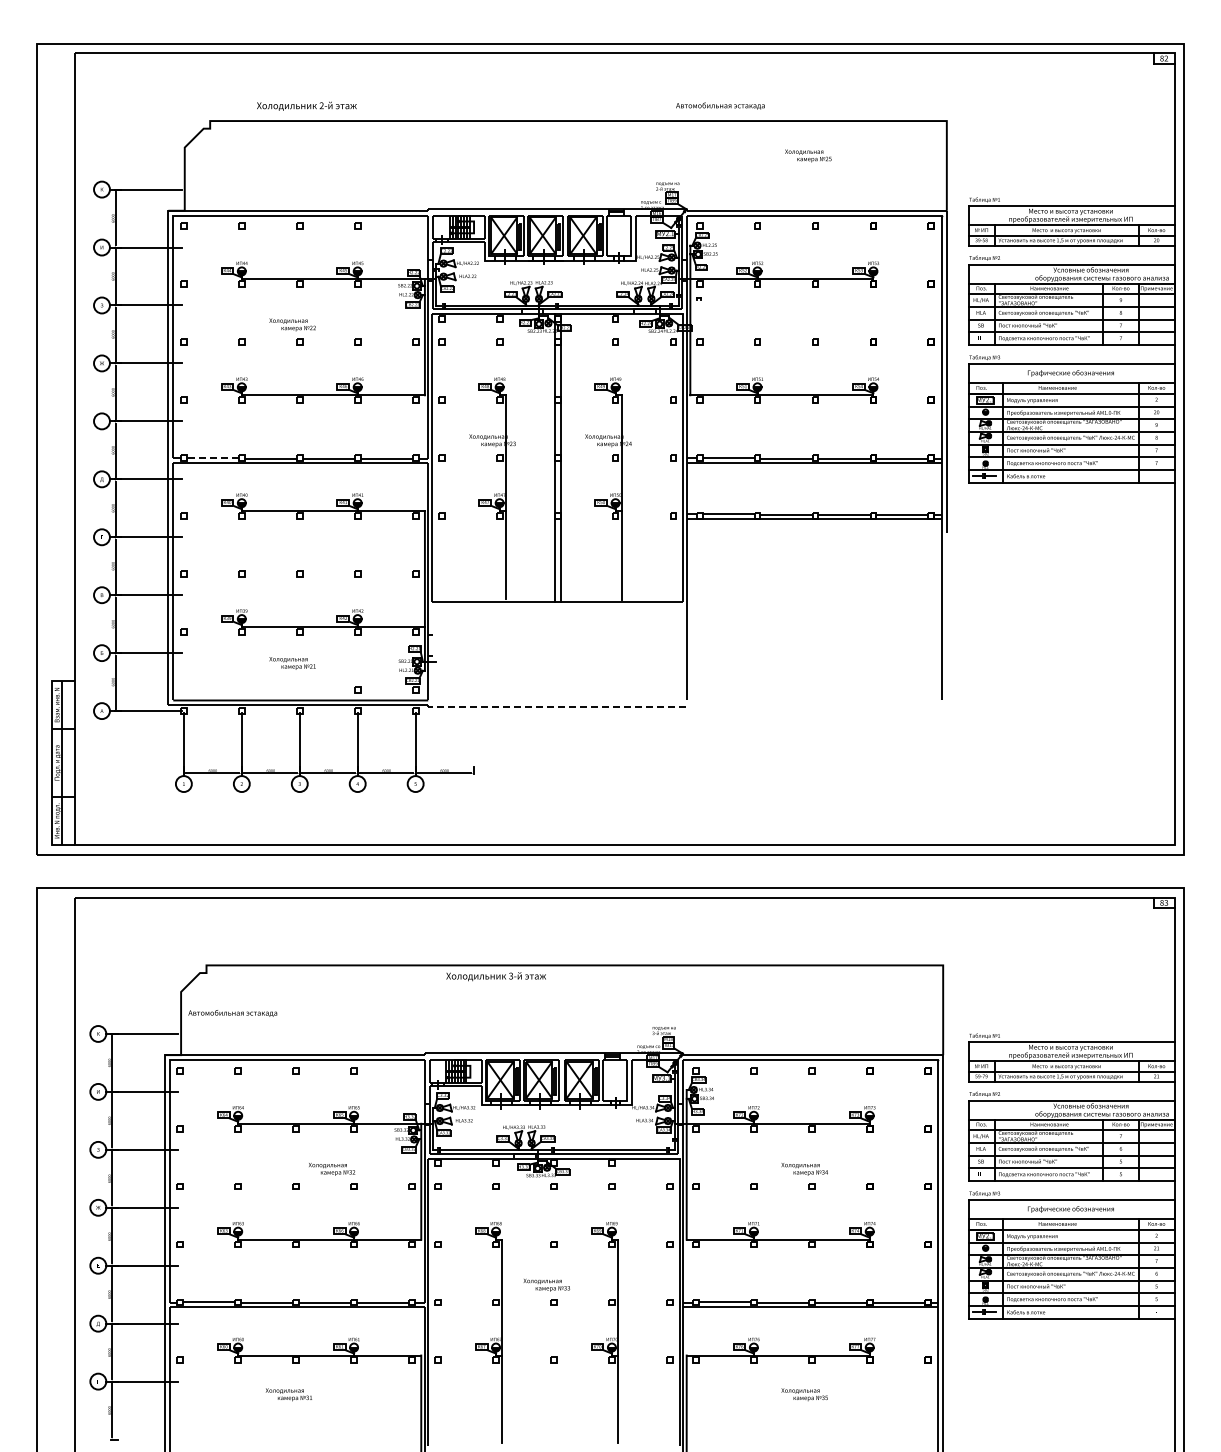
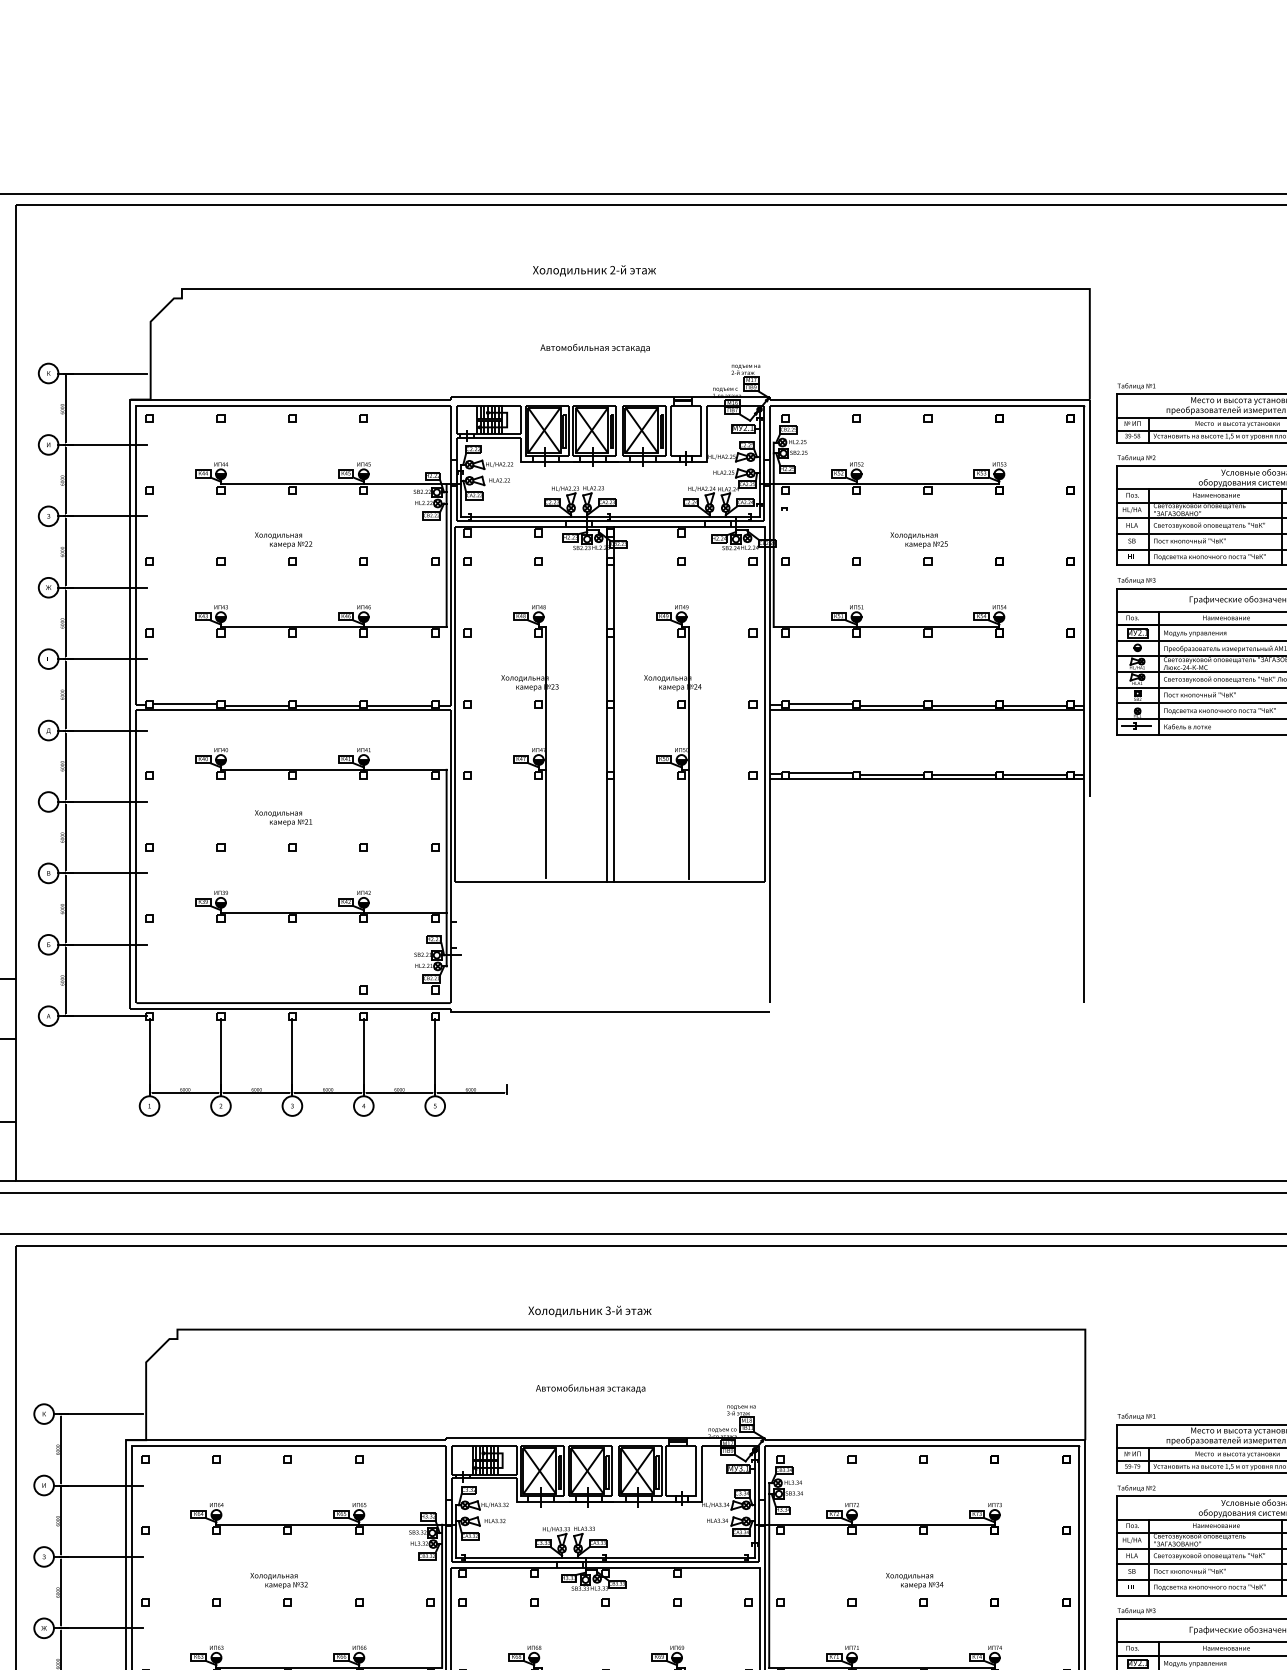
text: (306, 105) -> (593, 269), moved
text: (720, 105) -> (595, 347), moved
text: (808, 155) -> (919, 539), moved
line: (212, 457) -> (184, 703), dashed -> solid
text: (292, 663) -> (283, 818), moved
line: (556, 707) -> (608, 1011), dashed -> solid
text: (495, 976) -> (589, 1311), moved
text: (232, 1013) -> (590, 1388), moved
text: (332, 1169) -> (279, 1581), moved

